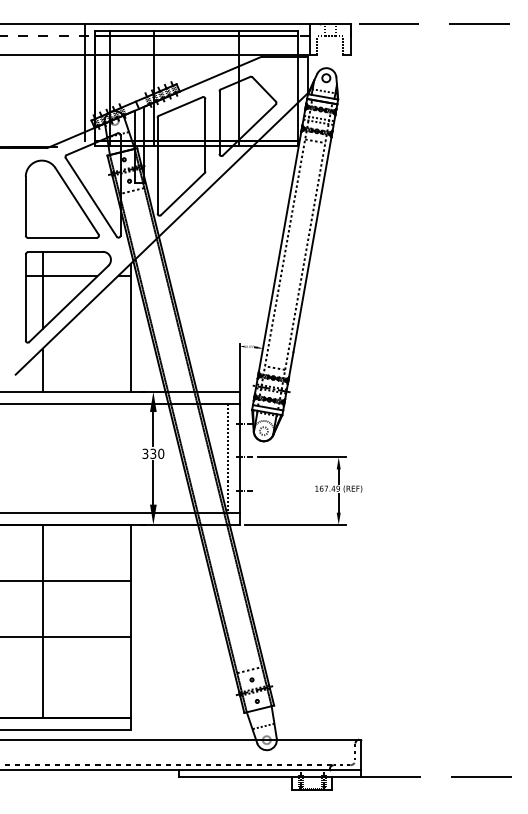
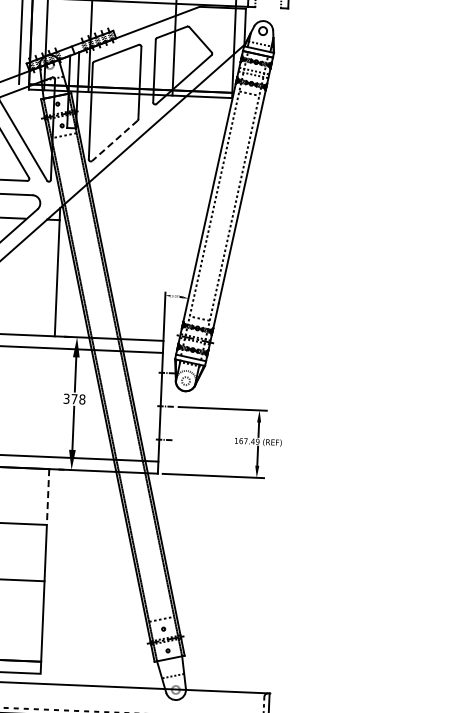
line: (182, 194) -> (114, 141), solid -> dashed
text: (157, 453) -> (78, 398), 330 -> 378
line: (227, 457) -> (148, 405), removed
line: (131, 552) -> (48, 496), solid -> dashed

